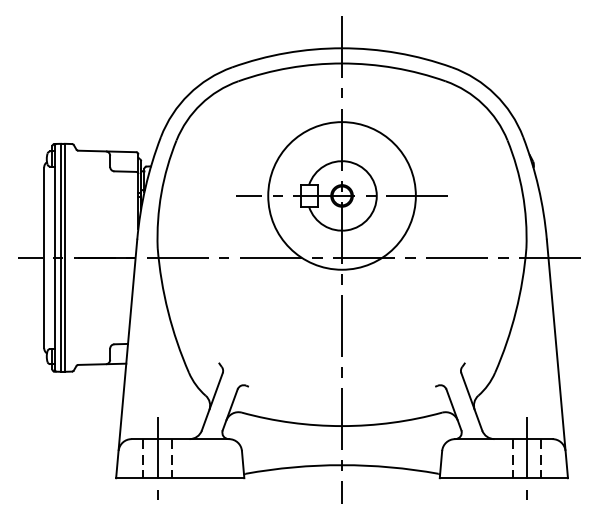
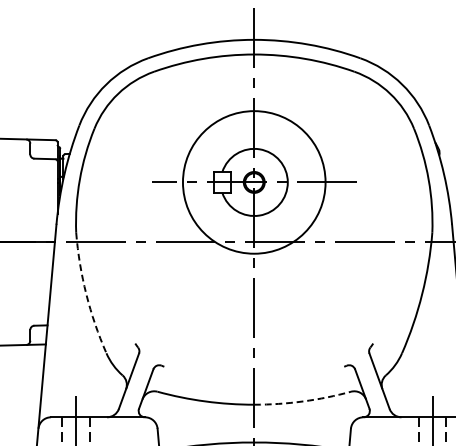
arc: (168, 311) -> (86, 294), solid -> dashed
arc: (392, 422) -> (302, 401), solid -> dashed

